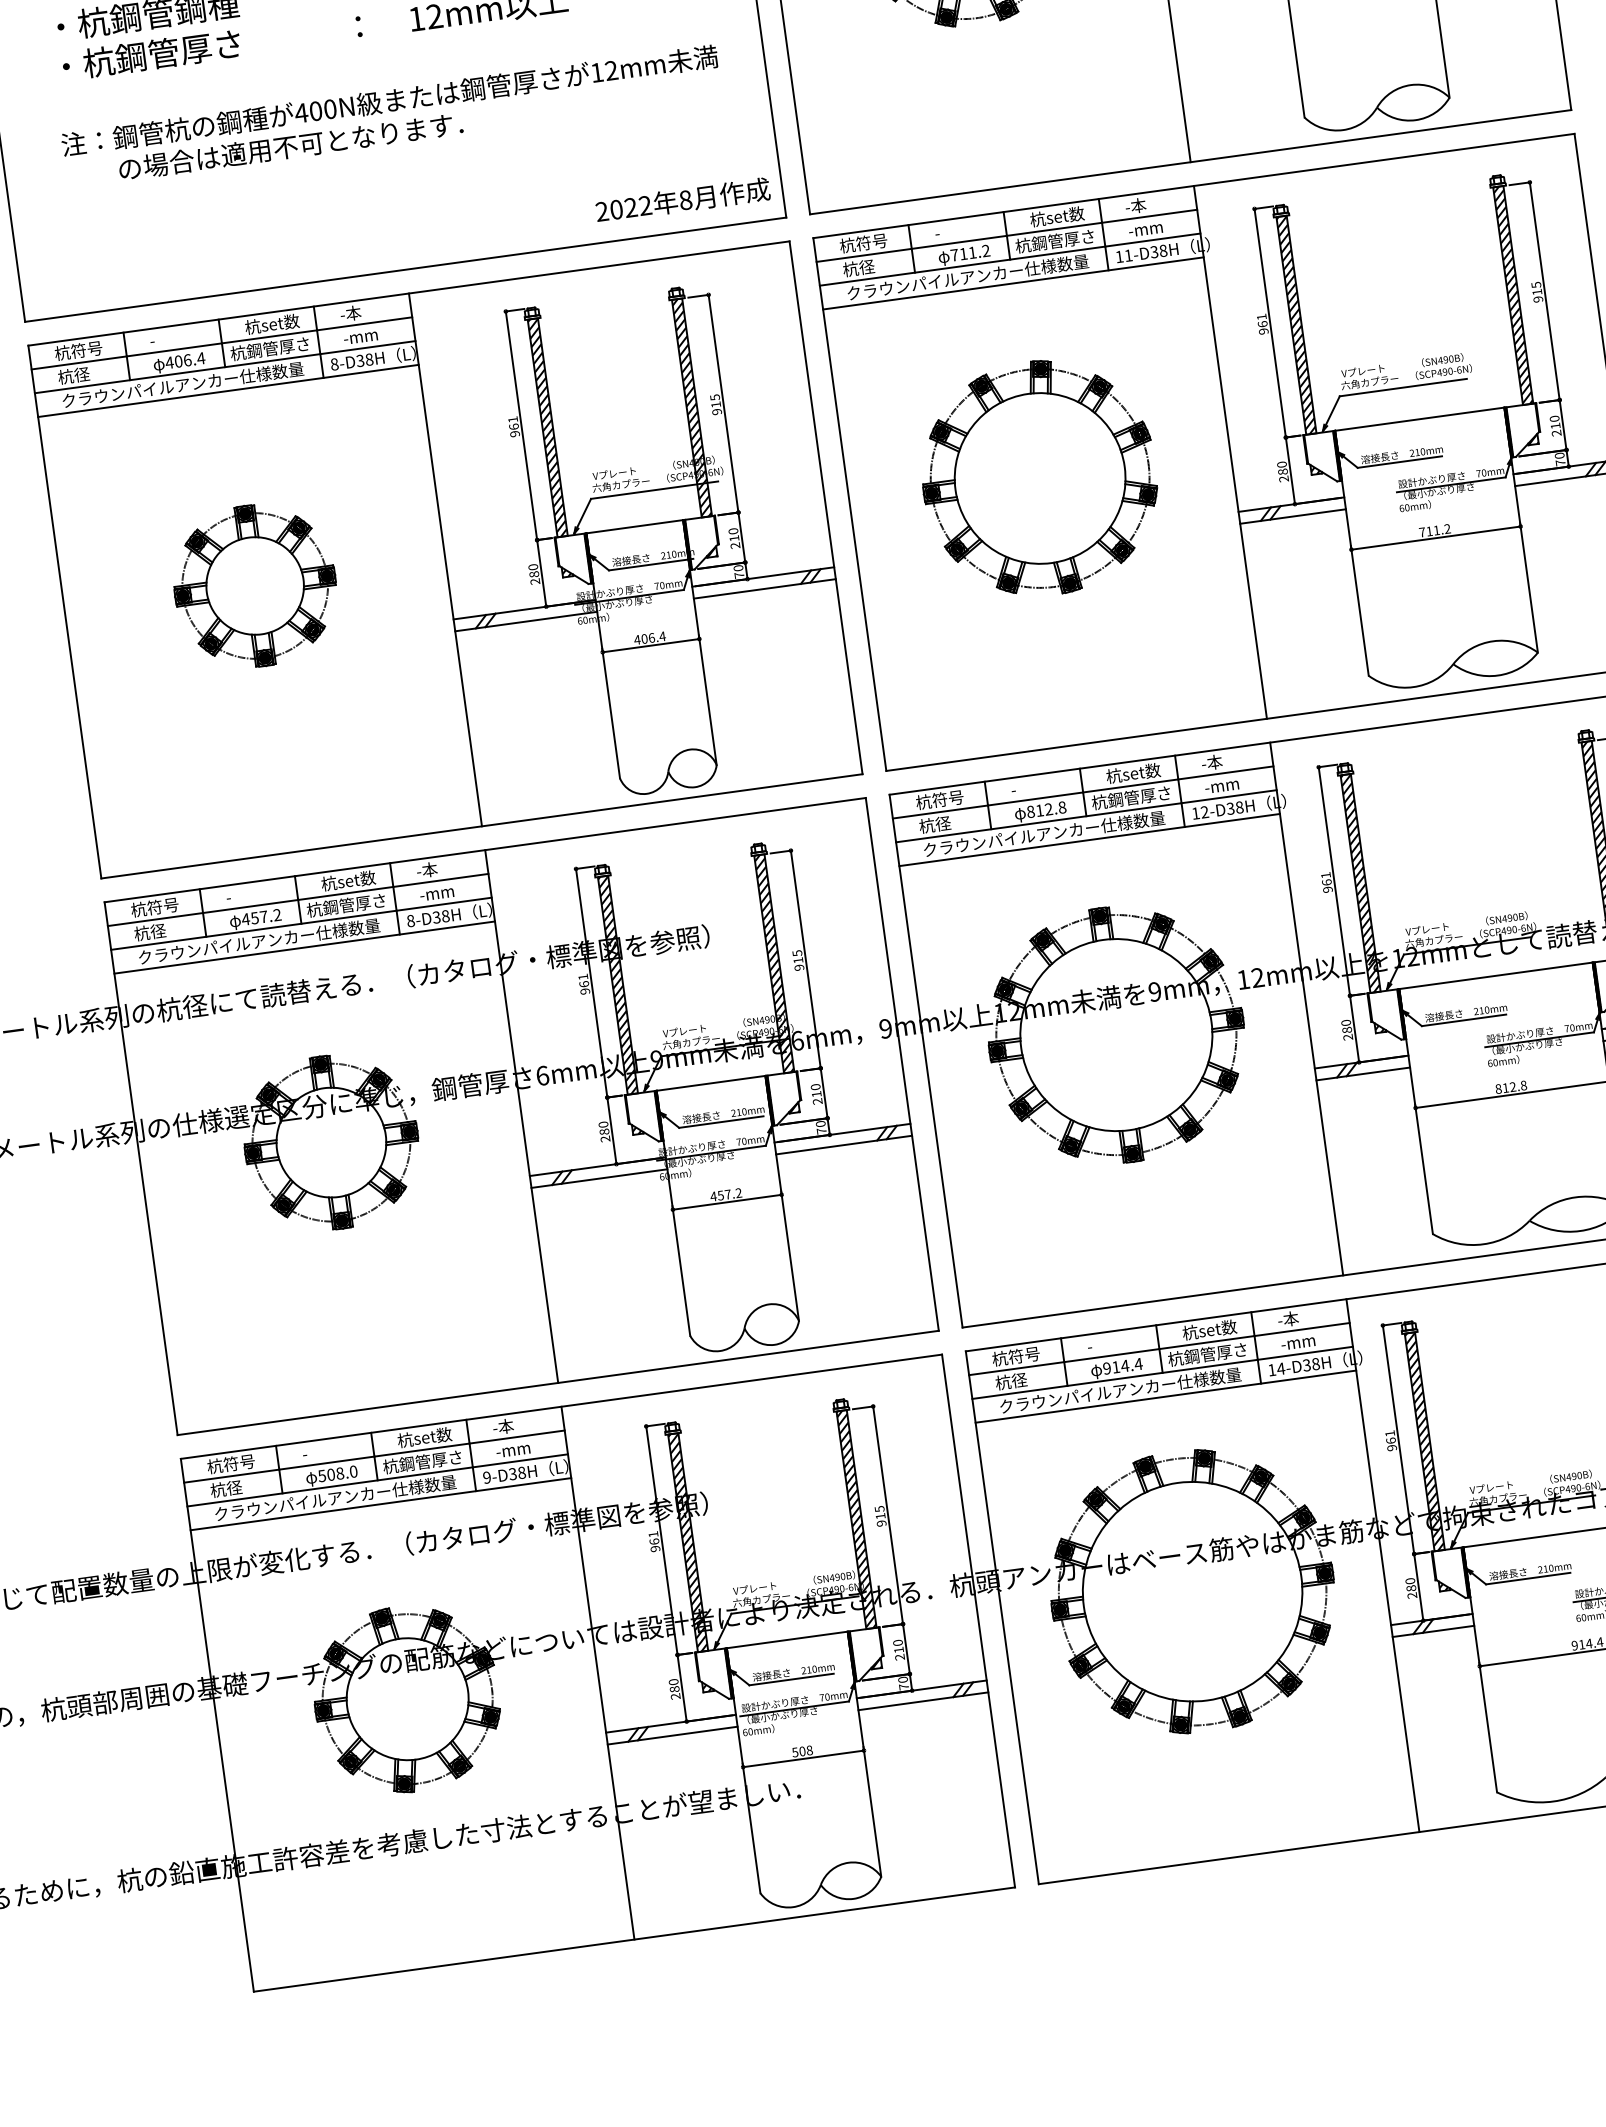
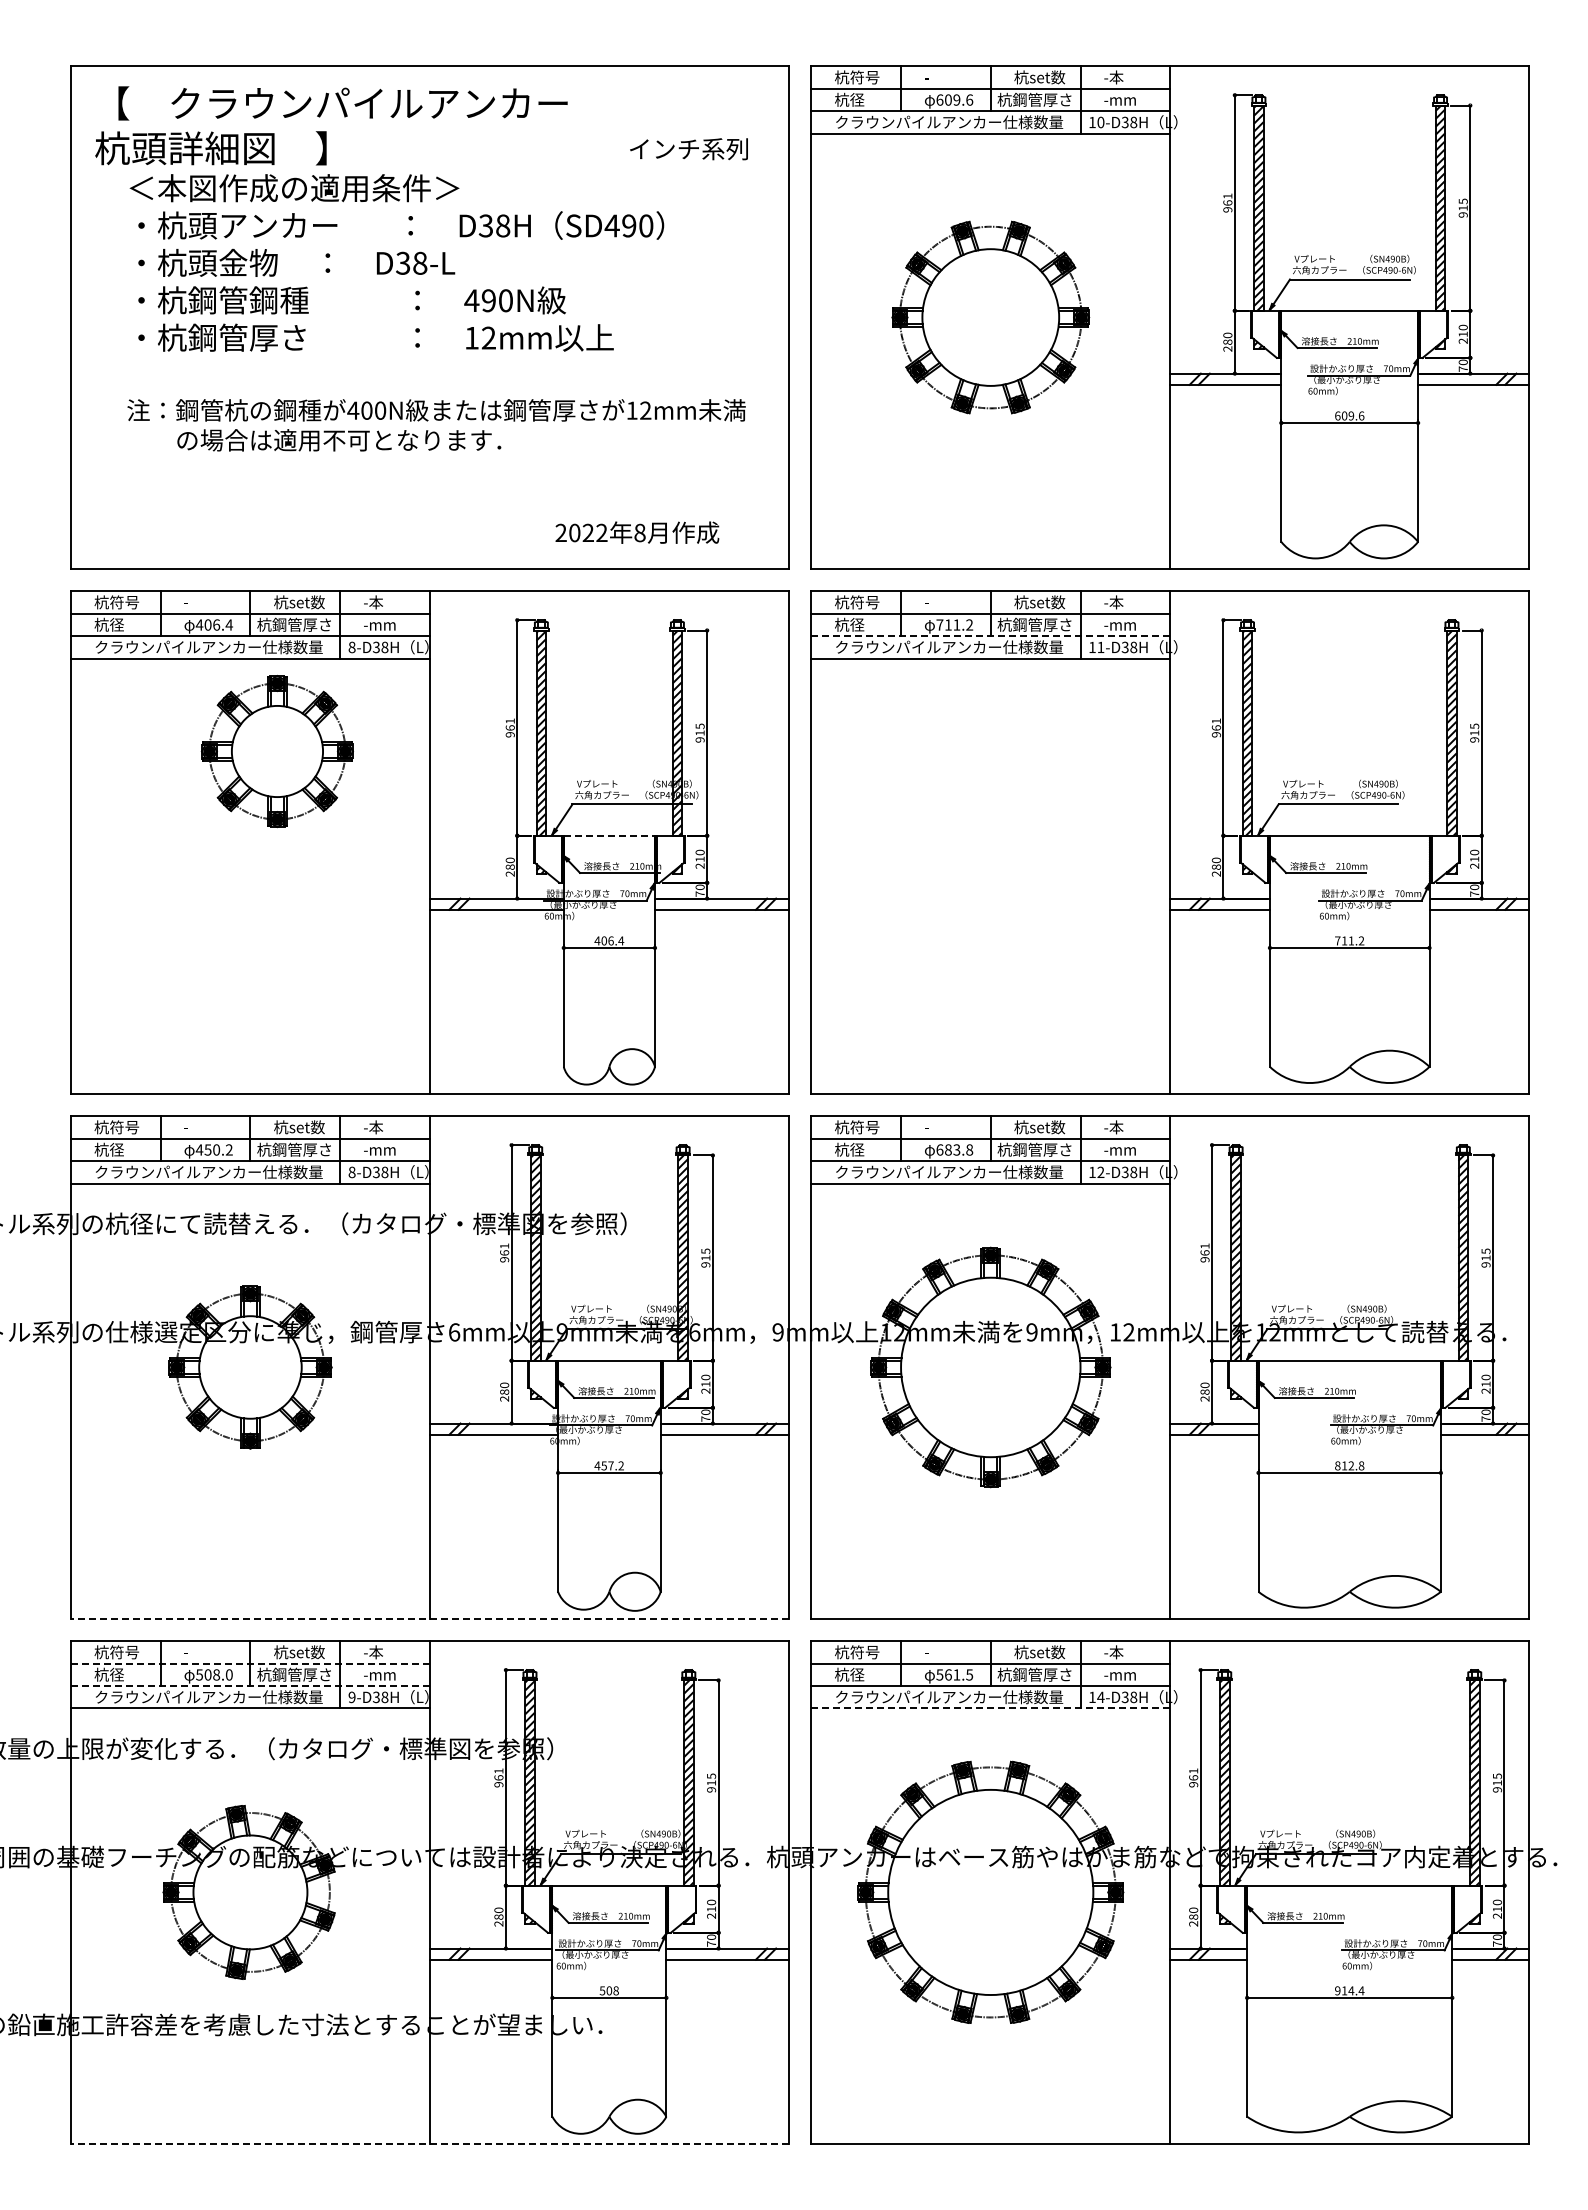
text: (683, 200) -> (637, 532), moved
line: (1009, 260) -> (990, 636), solid -> dashed
part: (1038, 478) -> (989, 842), removed
line: (634, 526) -> (609, 835), solid -> dashed
part: (254, 586) -> (276, 751), moved
text: (1039, 810) -> (948, 1149), 812.8 -> 683.8
text: (263, 916) -> (216, 1149), 457.2 -> 450.2
text: (1122, 1365) -> (954, 1674), 914.4 -> 561.5
line: (557, 1382) -> (429, 1618), solid -> dashed
line: (1165, 1396) -> (990, 1708), solid -> dashed
line: (373, 1456) -> (249, 1663), solid -> dashed
line: (376, 1481) -> (249, 1686), solid -> dashed
line: (633, 1939) -> (429, 2143), solid -> dashed

